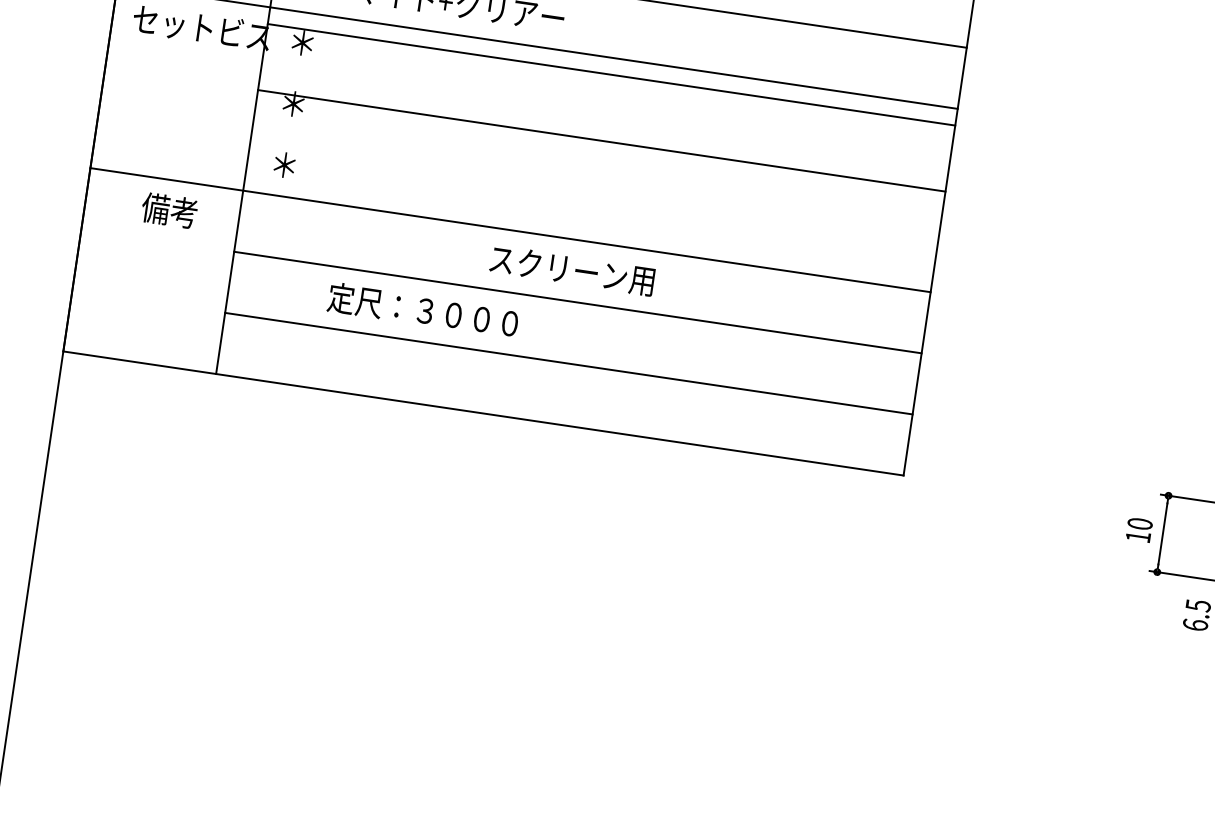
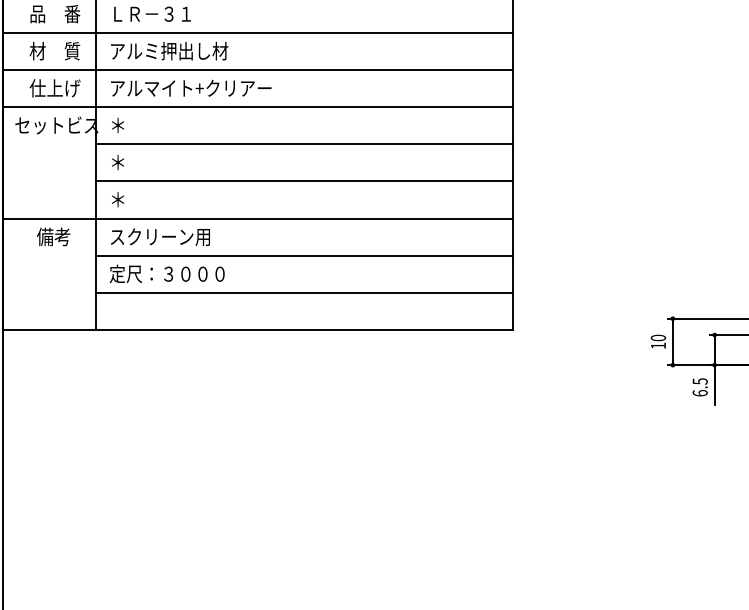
line: (611, 75) -> (304, 144), moved
line: (601, 140) -> (304, 181), moved
text: (572, 269) -> (160, 236), moved
text: (422, 309) -> (166, 273), moved

